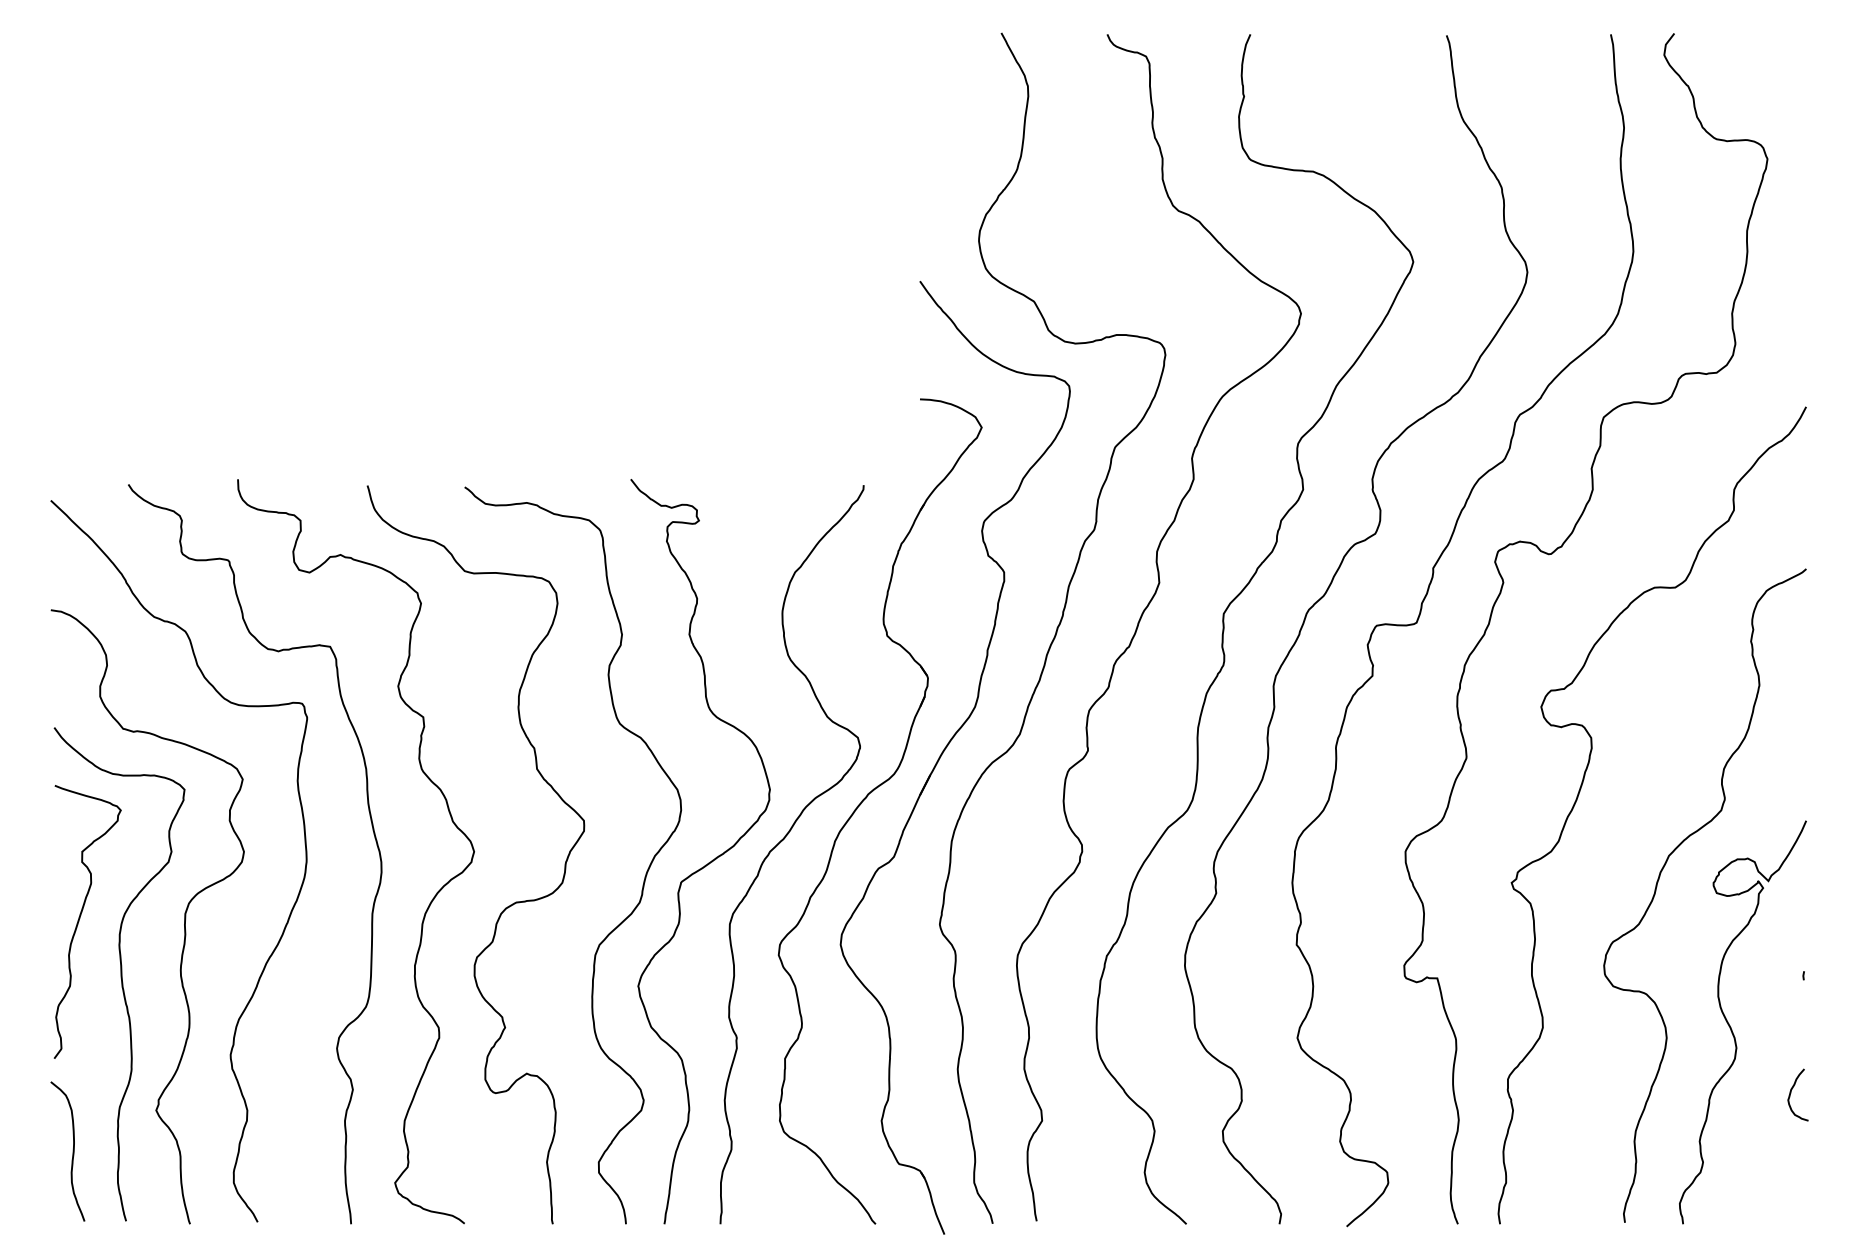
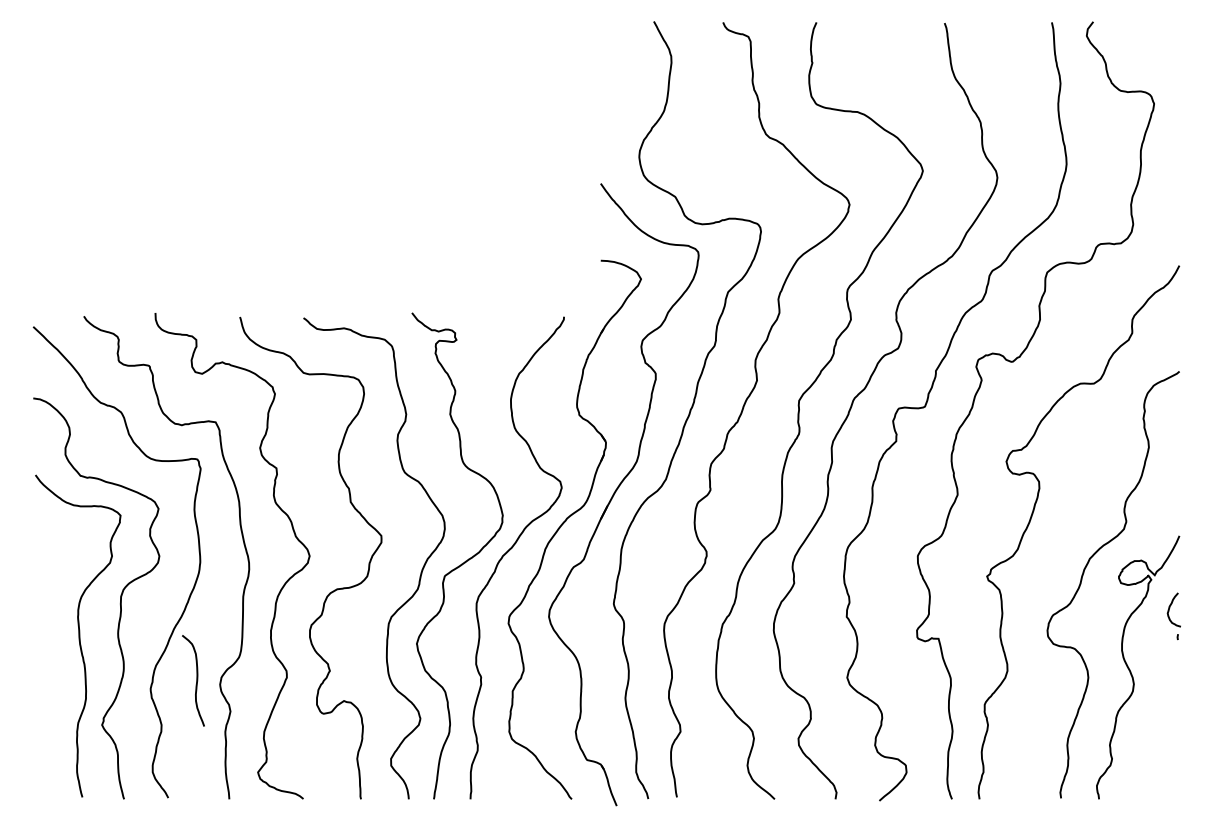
curve: (81, 916) -> (53, 598), removed
curve: (1792, 1092) -> (1170, 608), moved
curve: (72, 1150) -> (196, 680), moved

